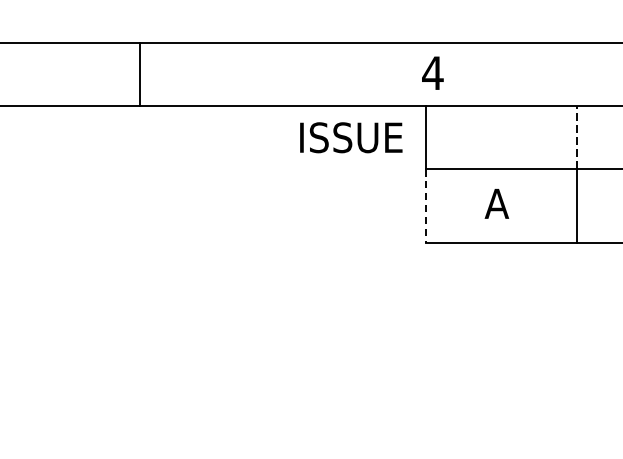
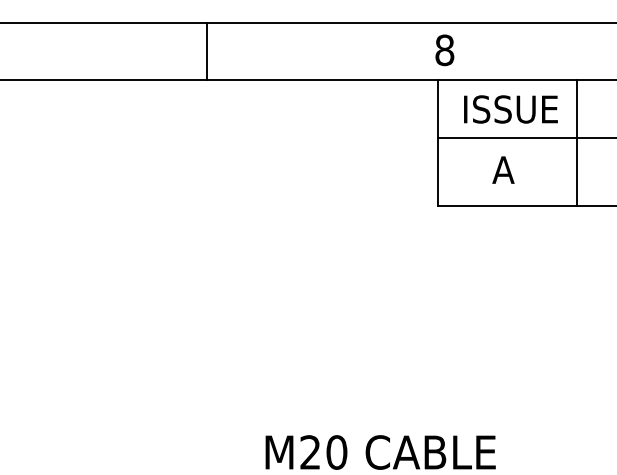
text: (432, 73) -> (444, 50), 4 -> 8
line: (140, 74) -> (207, 51), moved
text: (350, 137) -> (510, 109), moved
line: (577, 137) -> (577, 109), dashed -> solid
line: (426, 205) -> (438, 171), dashed -> solid

